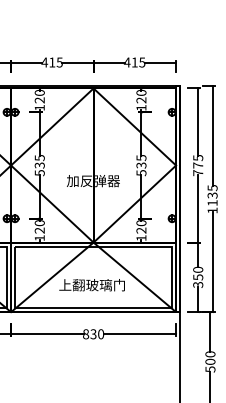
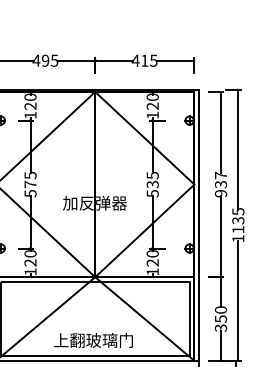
text: (52, 62) -> (45, 60), 415 -> 495
text: (39, 165) -> (30, 184), 535 -> 575
text: (198, 165) -> (221, 184), 775 -> 937
text: (91, 285) -> (92, 340), moved

